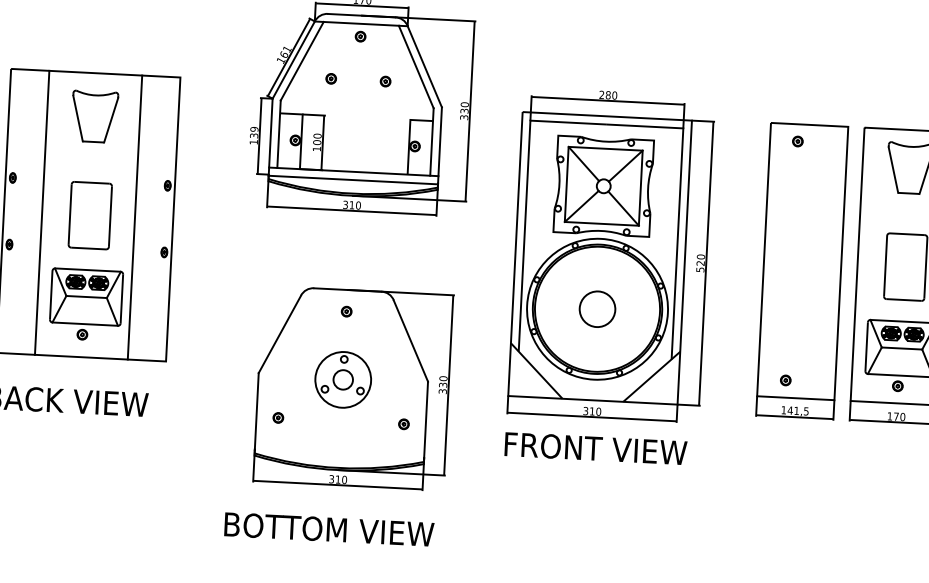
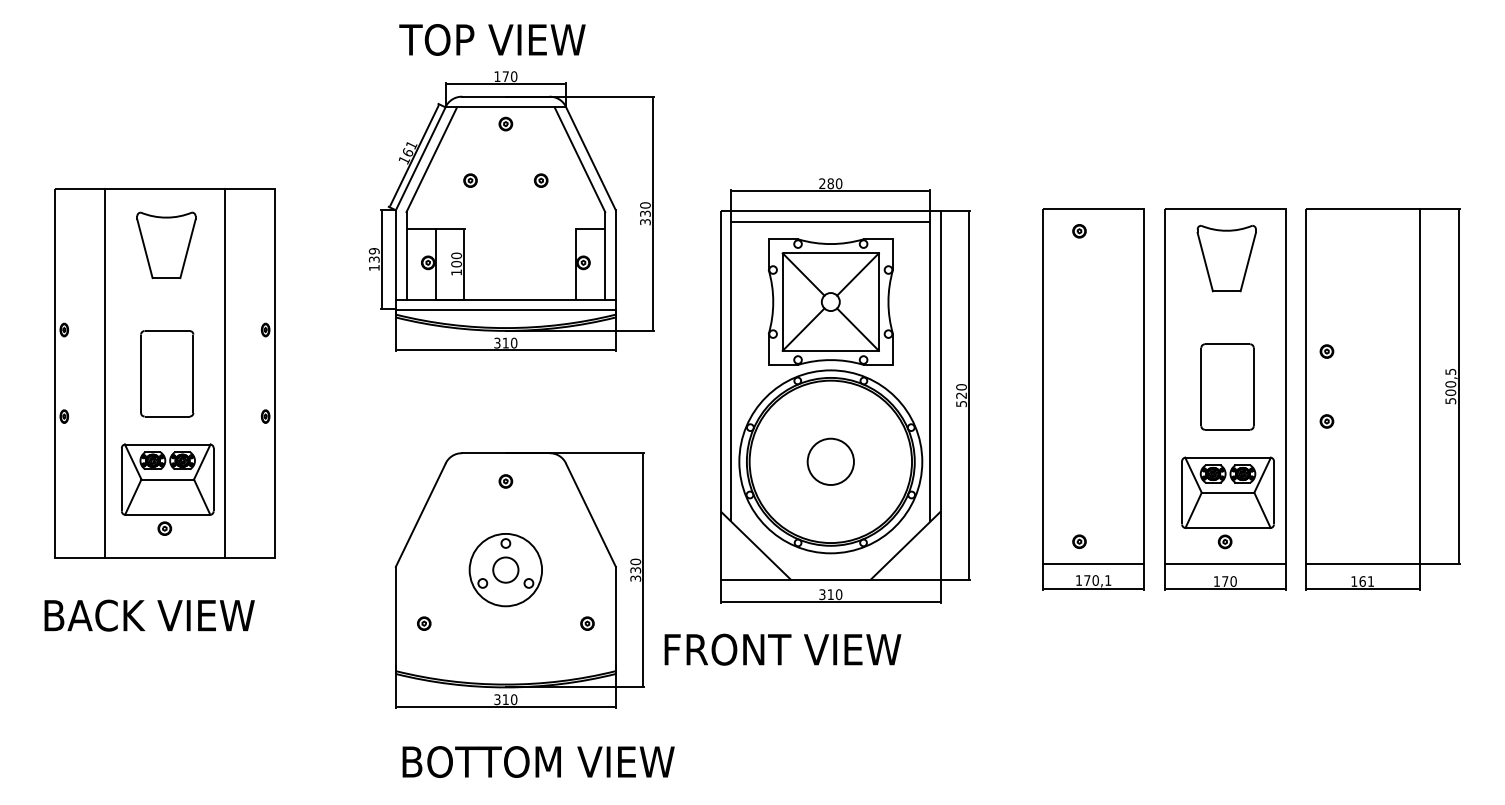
text: (798, 410) -> (1097, 580), 141,5 -> 170,1
text: (595, 448) -> (782, 649), moved
text: (329, 529) -> (538, 761), moved

